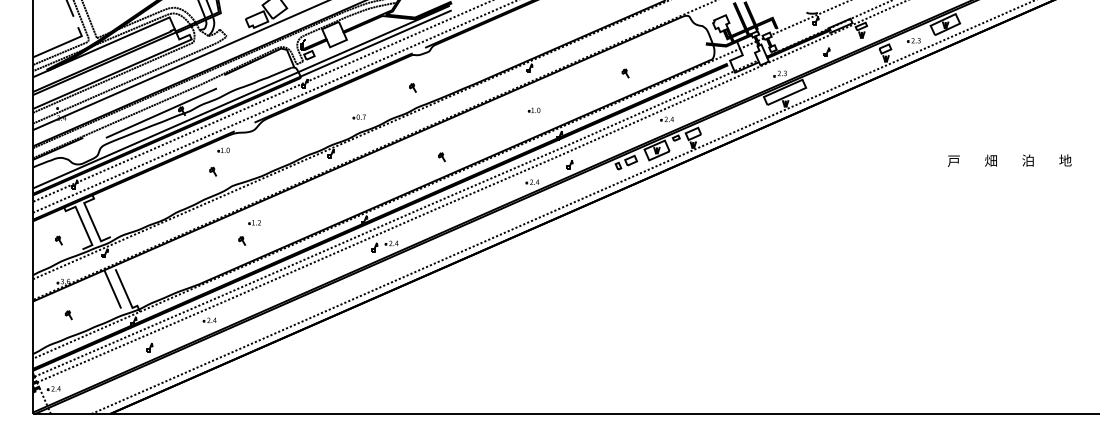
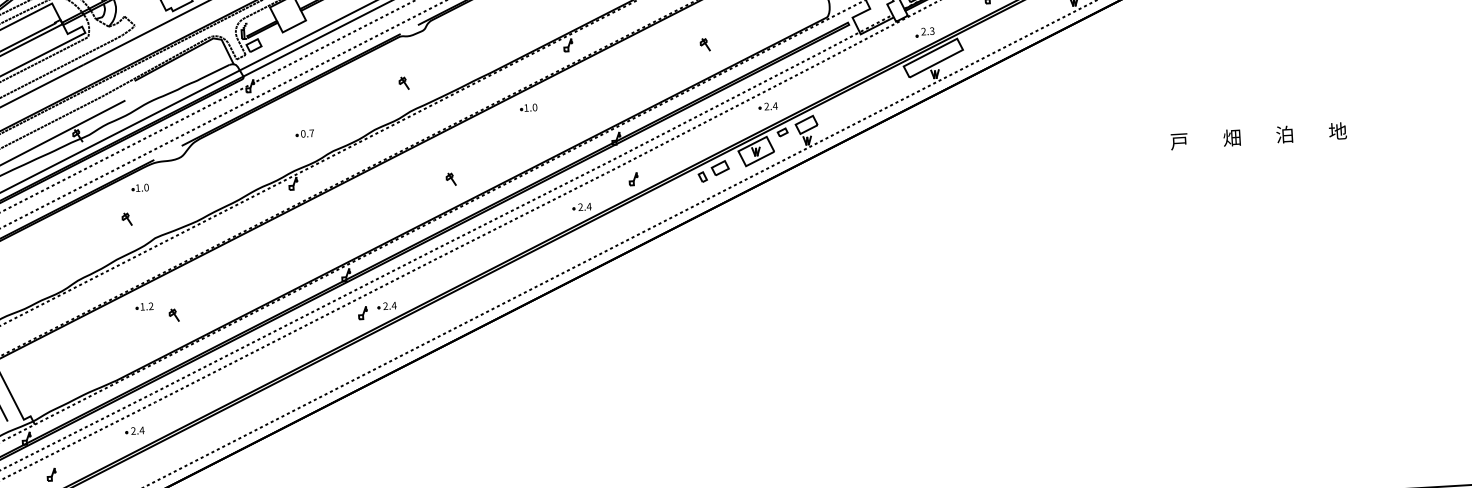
part: (533, 110) -> (527, 108), moved
part: (358, 116) -> (303, 132), moved
part: (254, 222) -> (144, 306), moved

